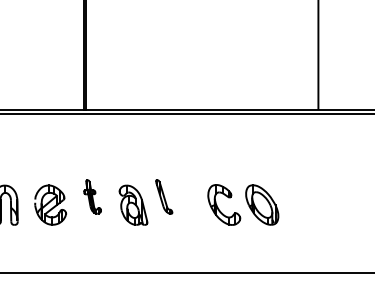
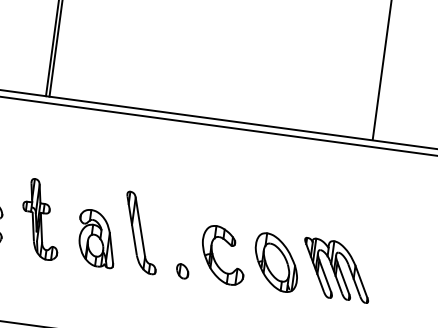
part: (92, 196) -> (41, 218), size x1.67
part: (163, 196) -> (140, 232), size x1.67
part: (305, 204) -> (336, 270), added
part: (196, 219) -> (182, 270), added

